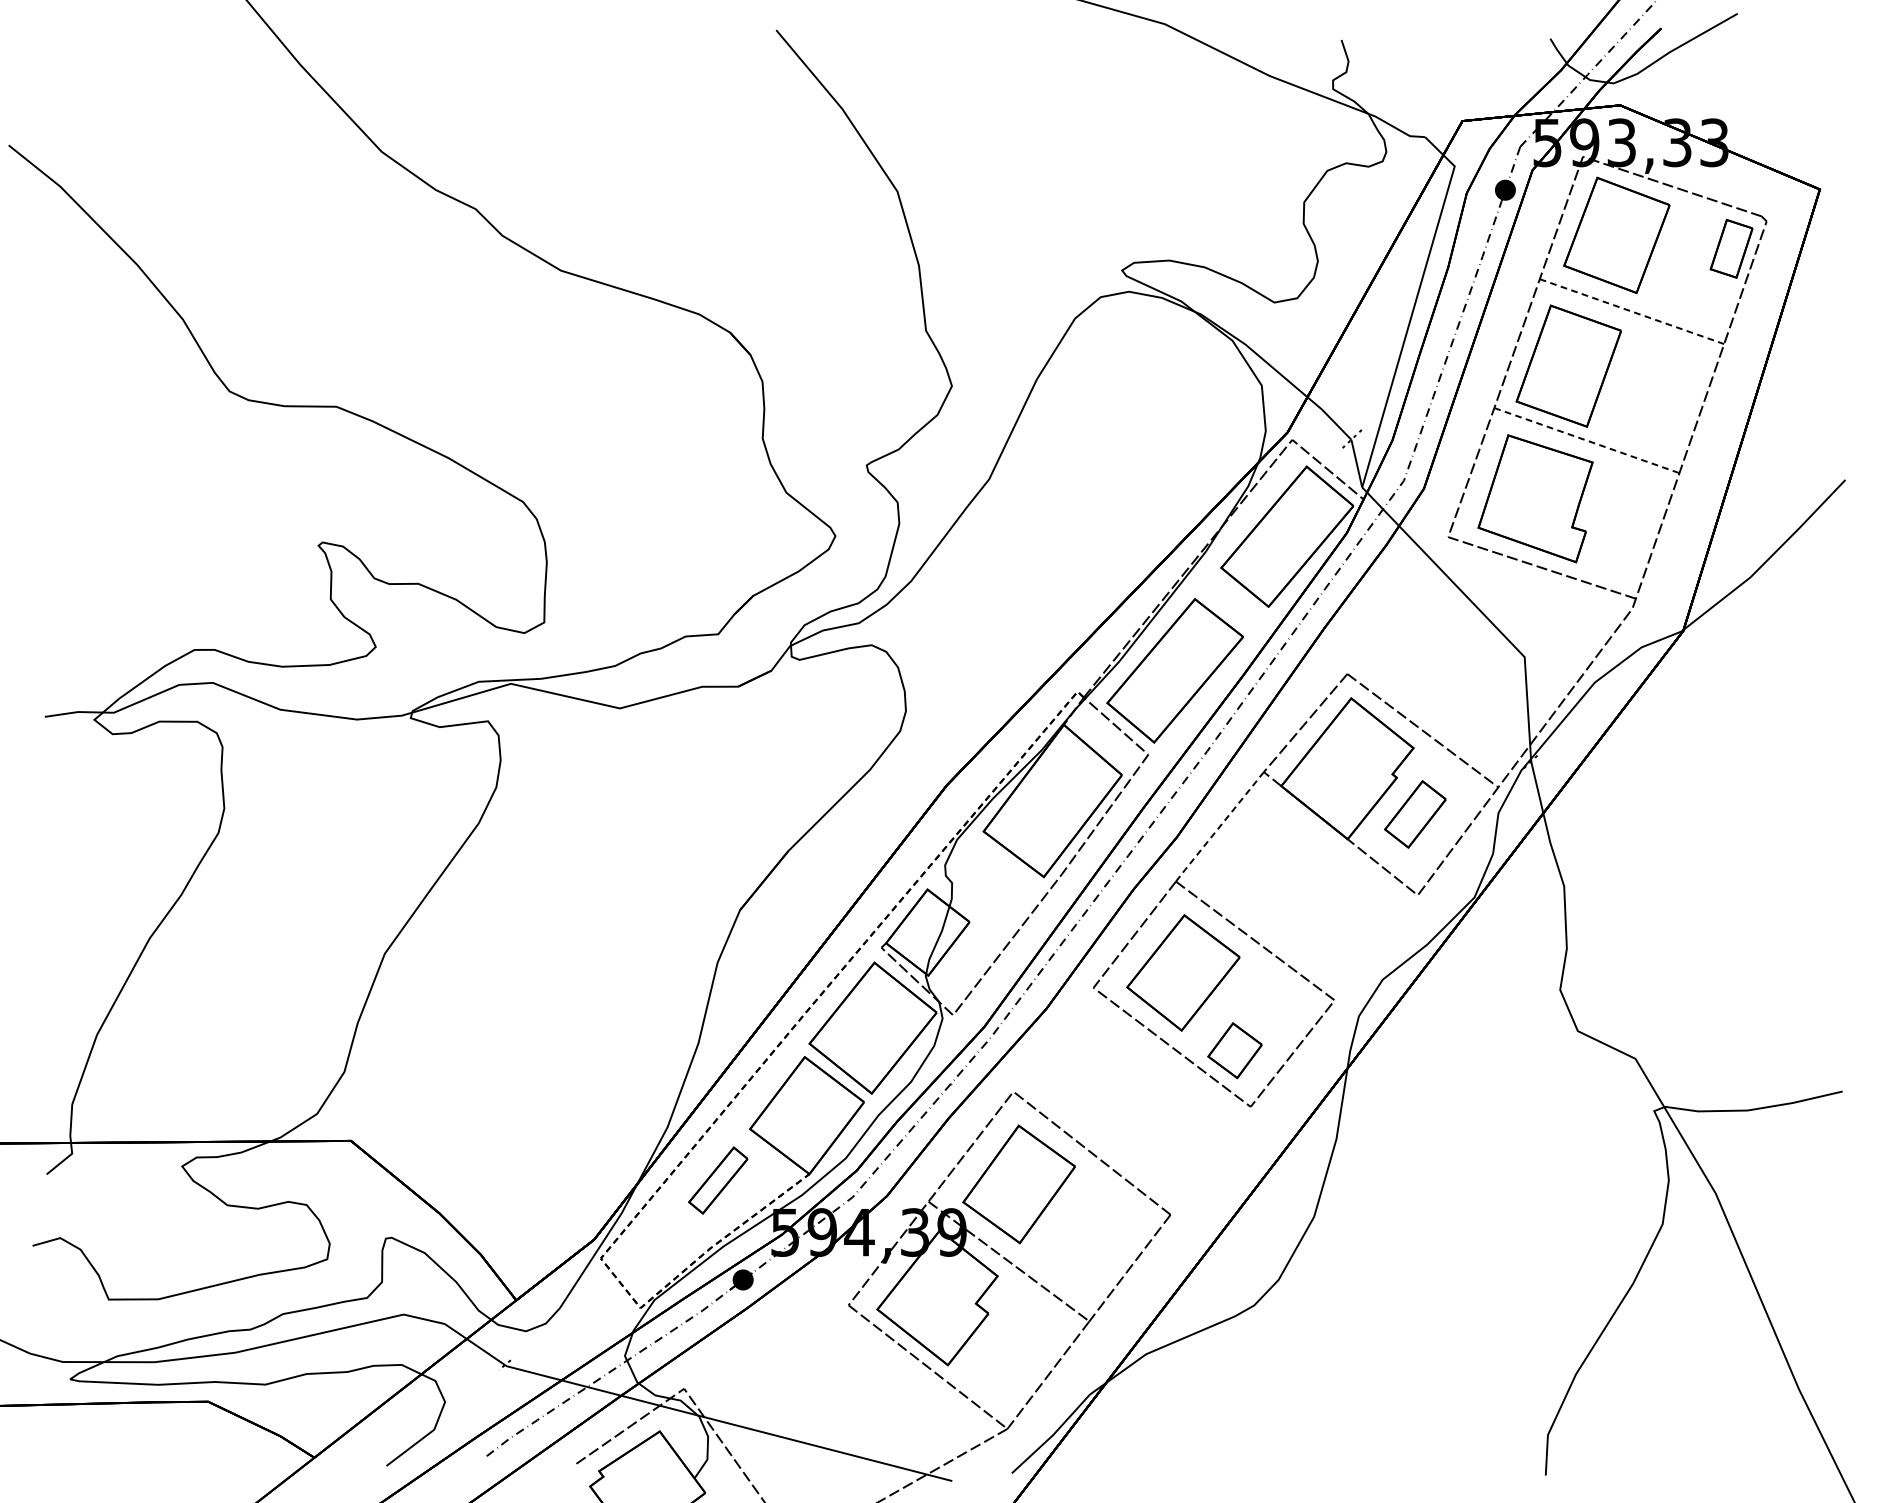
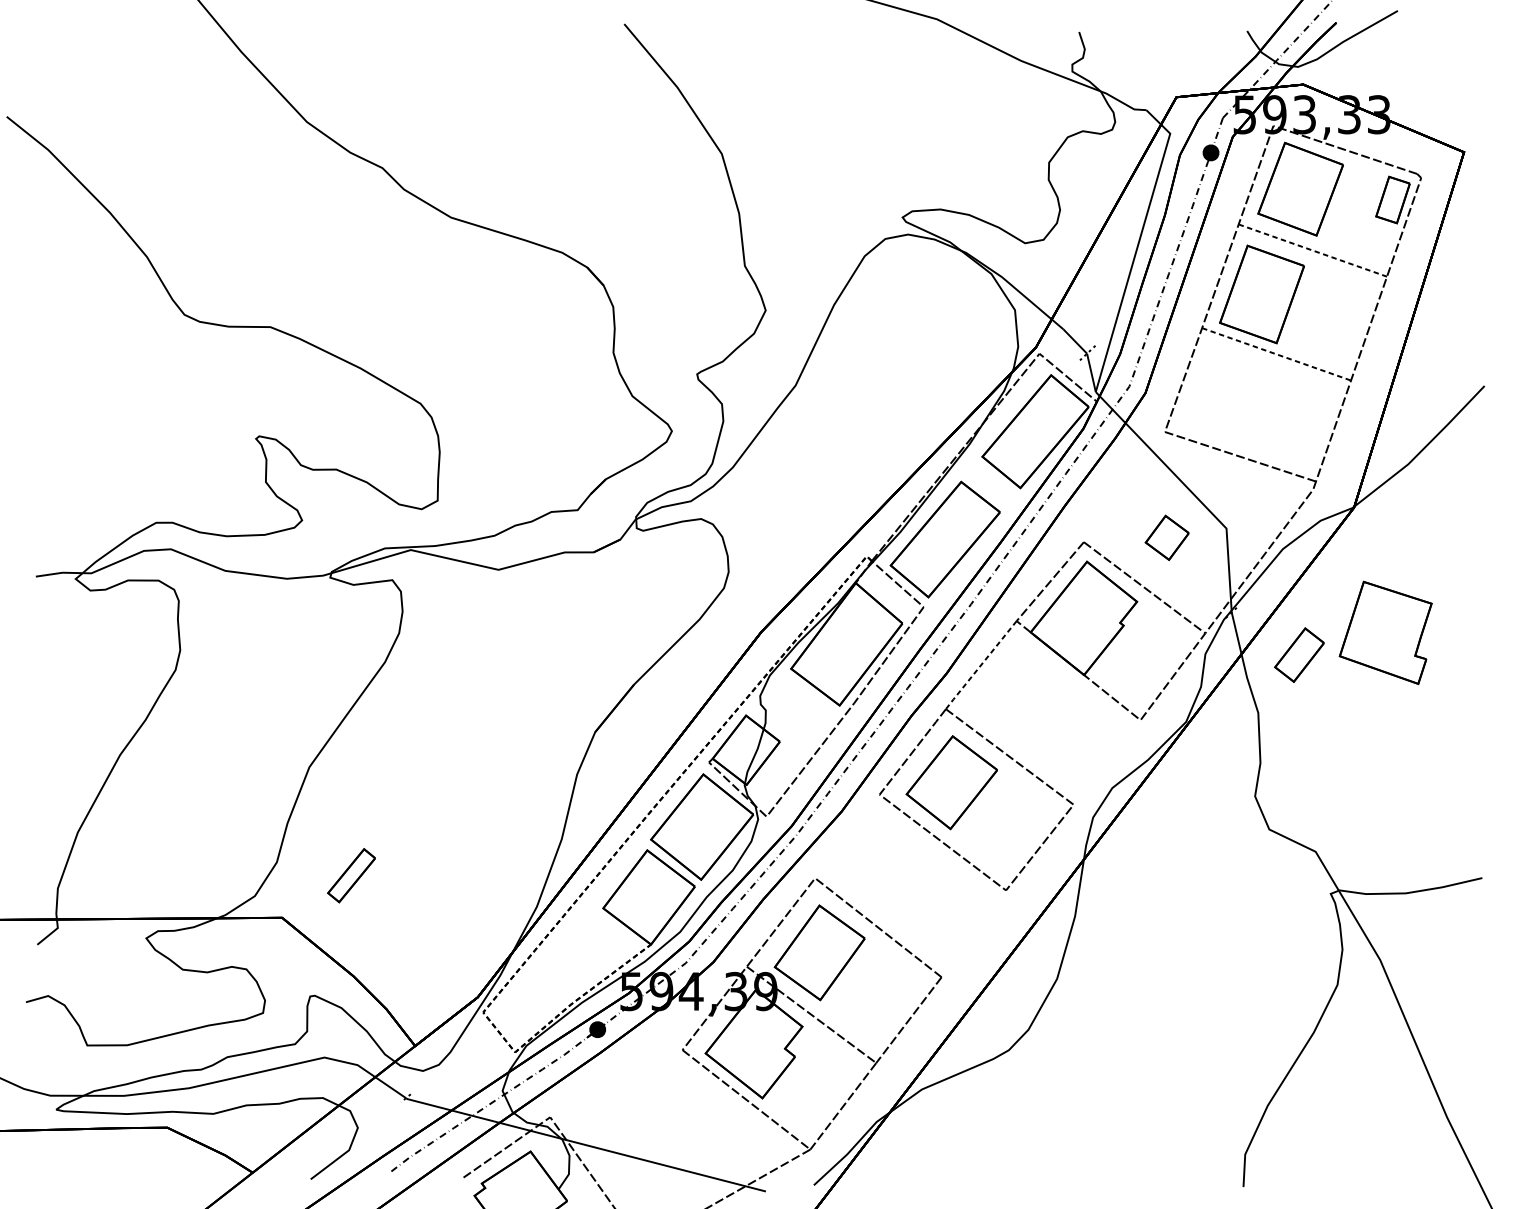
part: (1535, 498) -> (1385, 632), moved
part: (1415, 814) -> (1299, 655), moved
part: (1234, 1050) -> (1166, 537), moved
part: (718, 1180) -> (351, 875), moved

